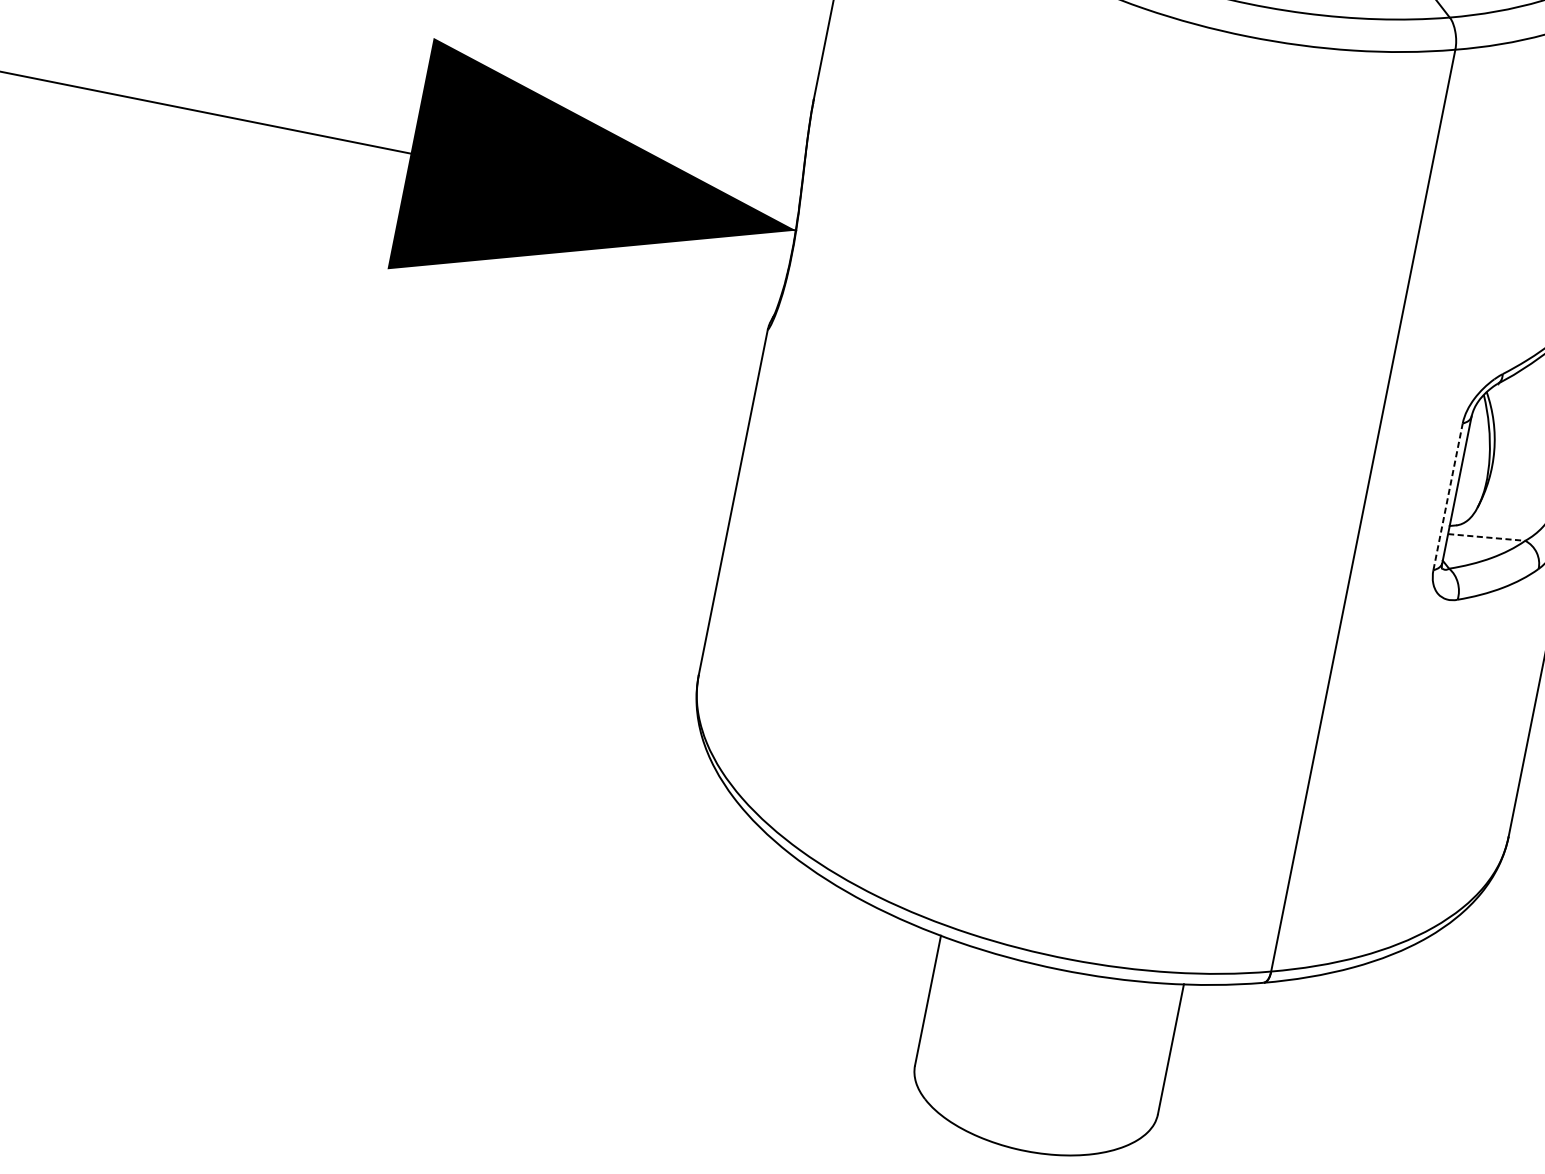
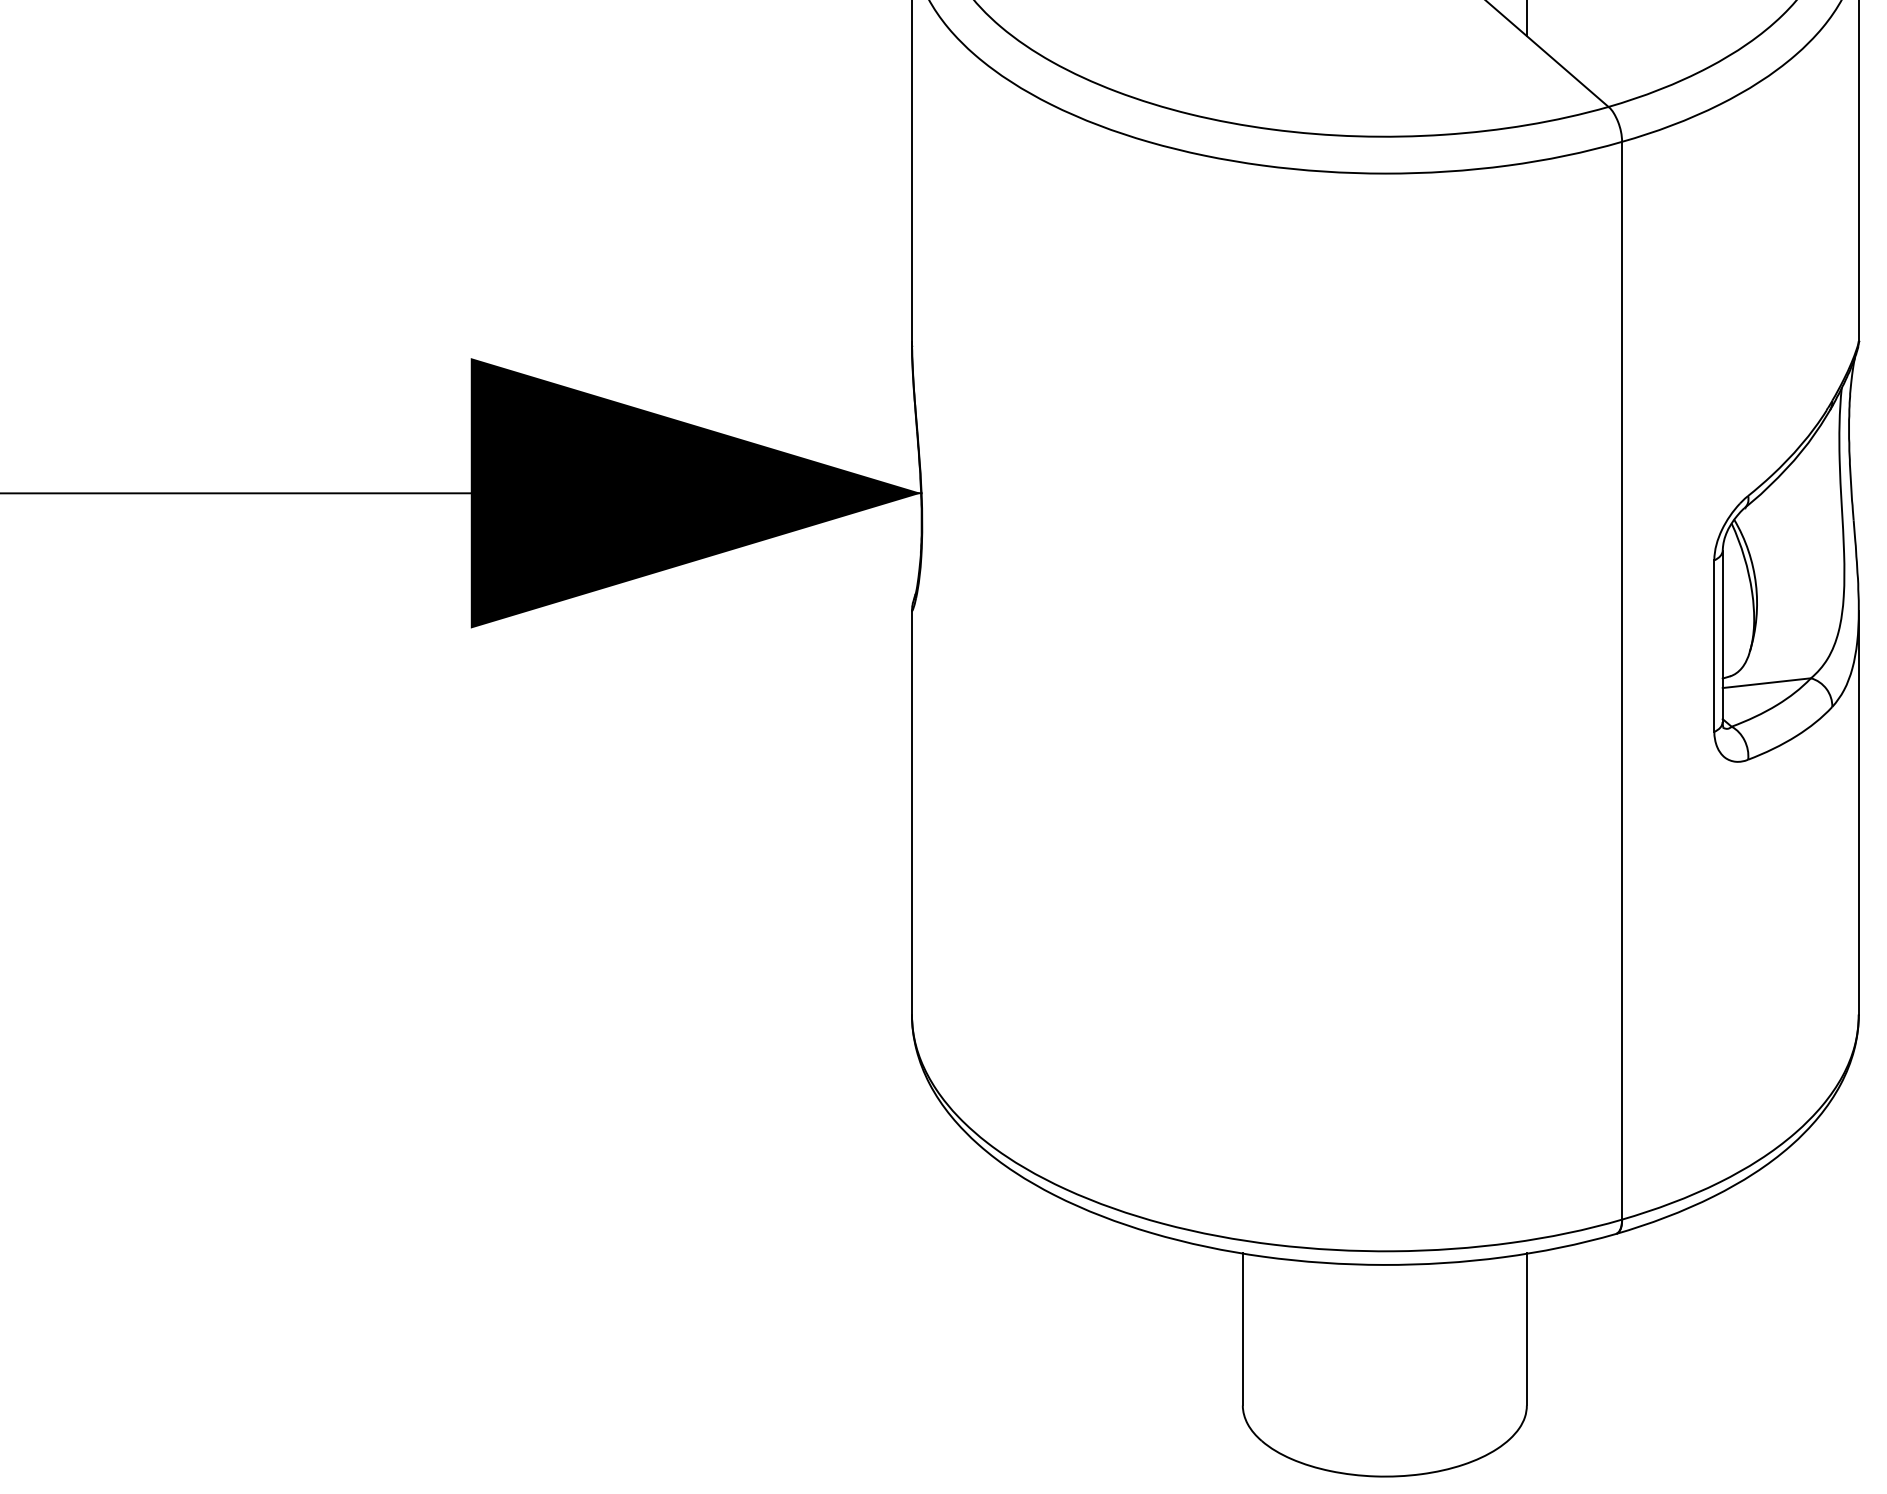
line: (1448, 497) -> (1714, 646), dashed -> solid
line: (1487, 537) -> (1767, 683), dashed -> solid

